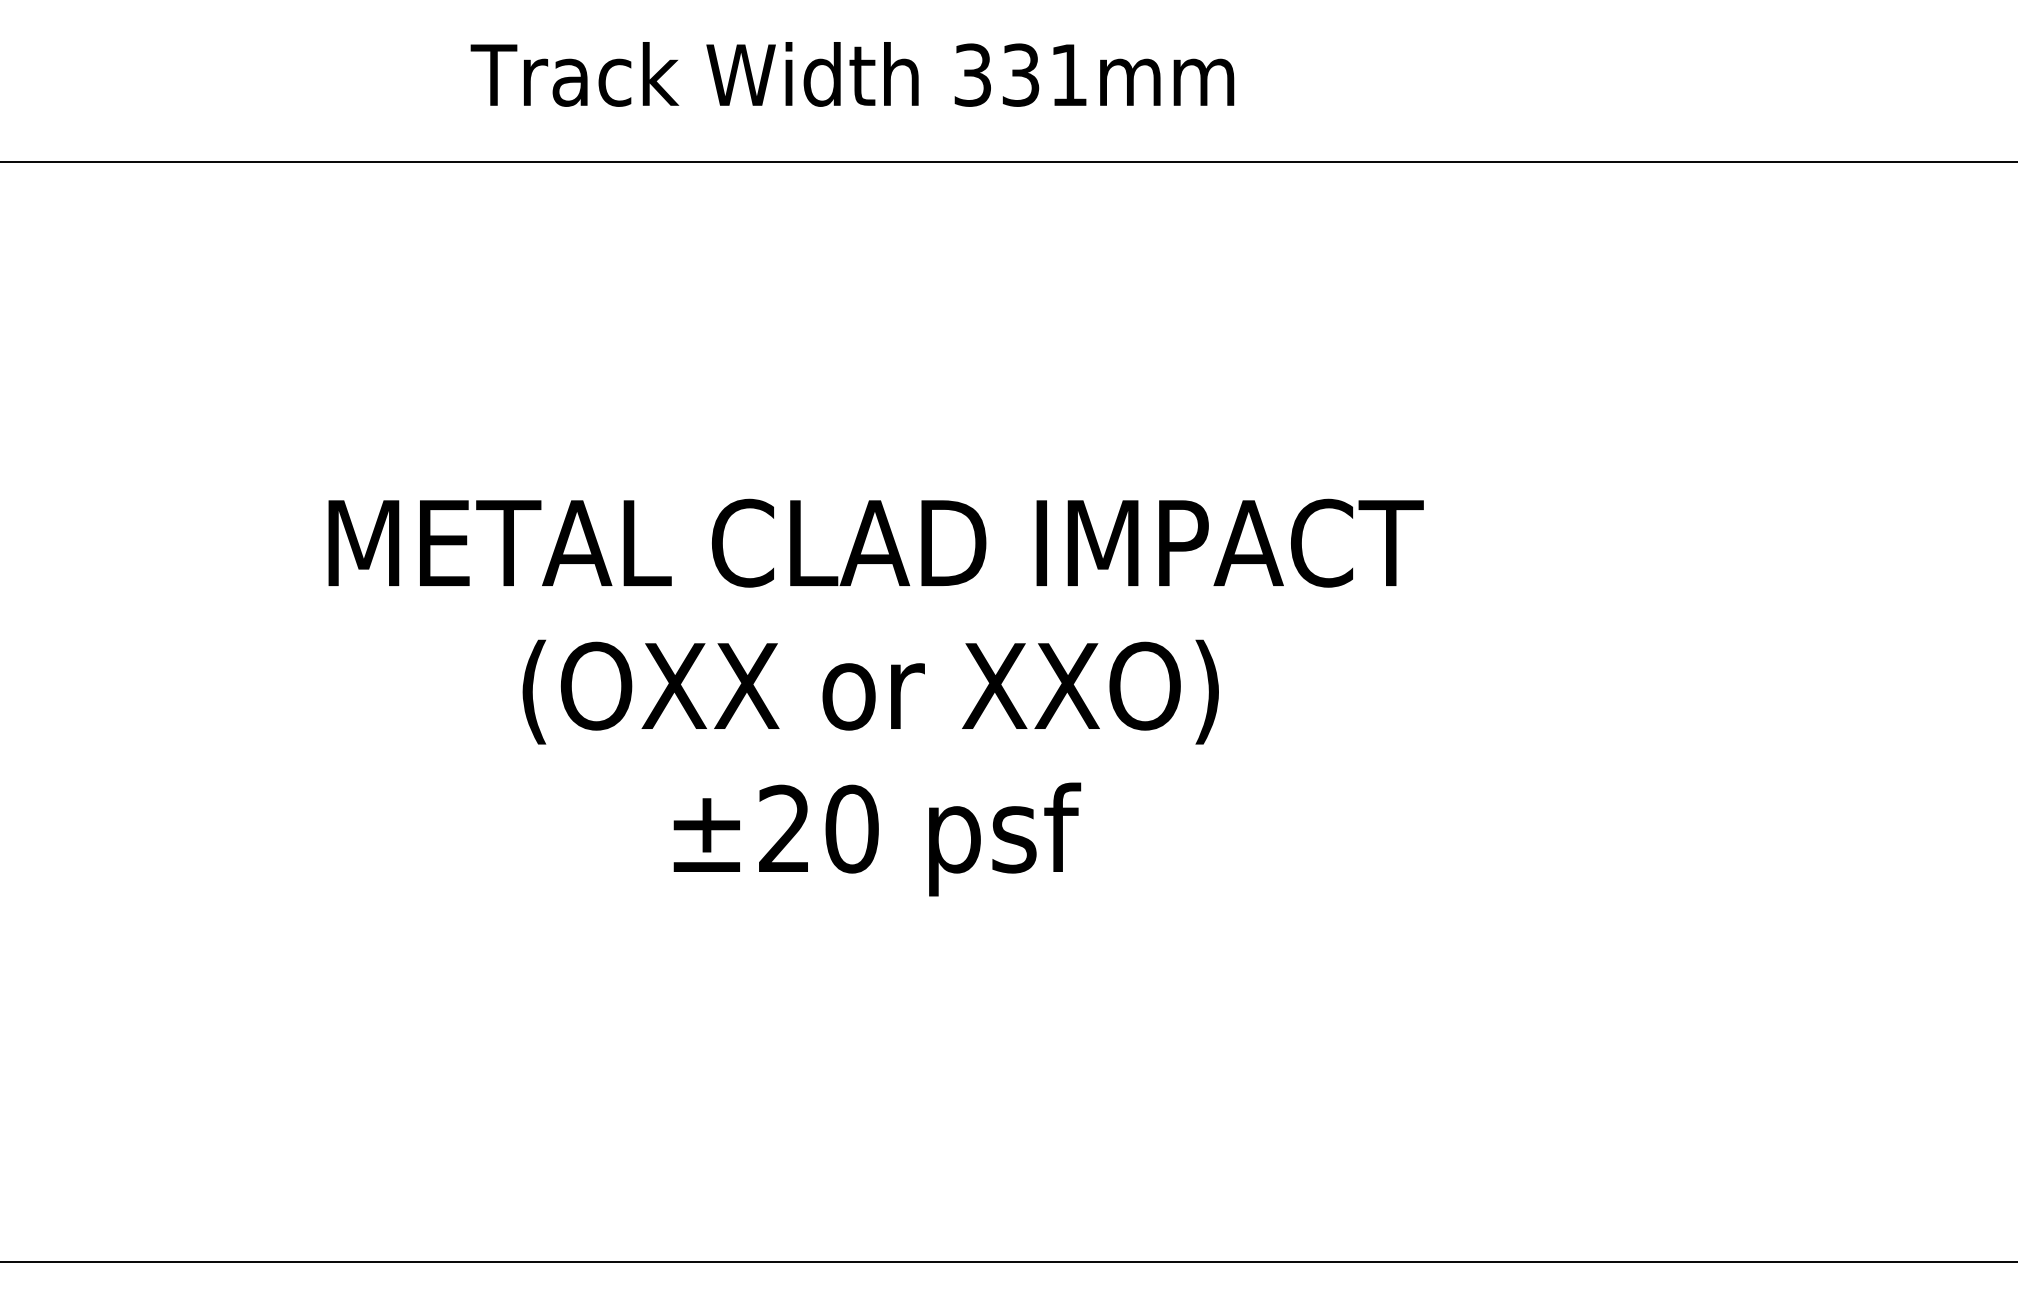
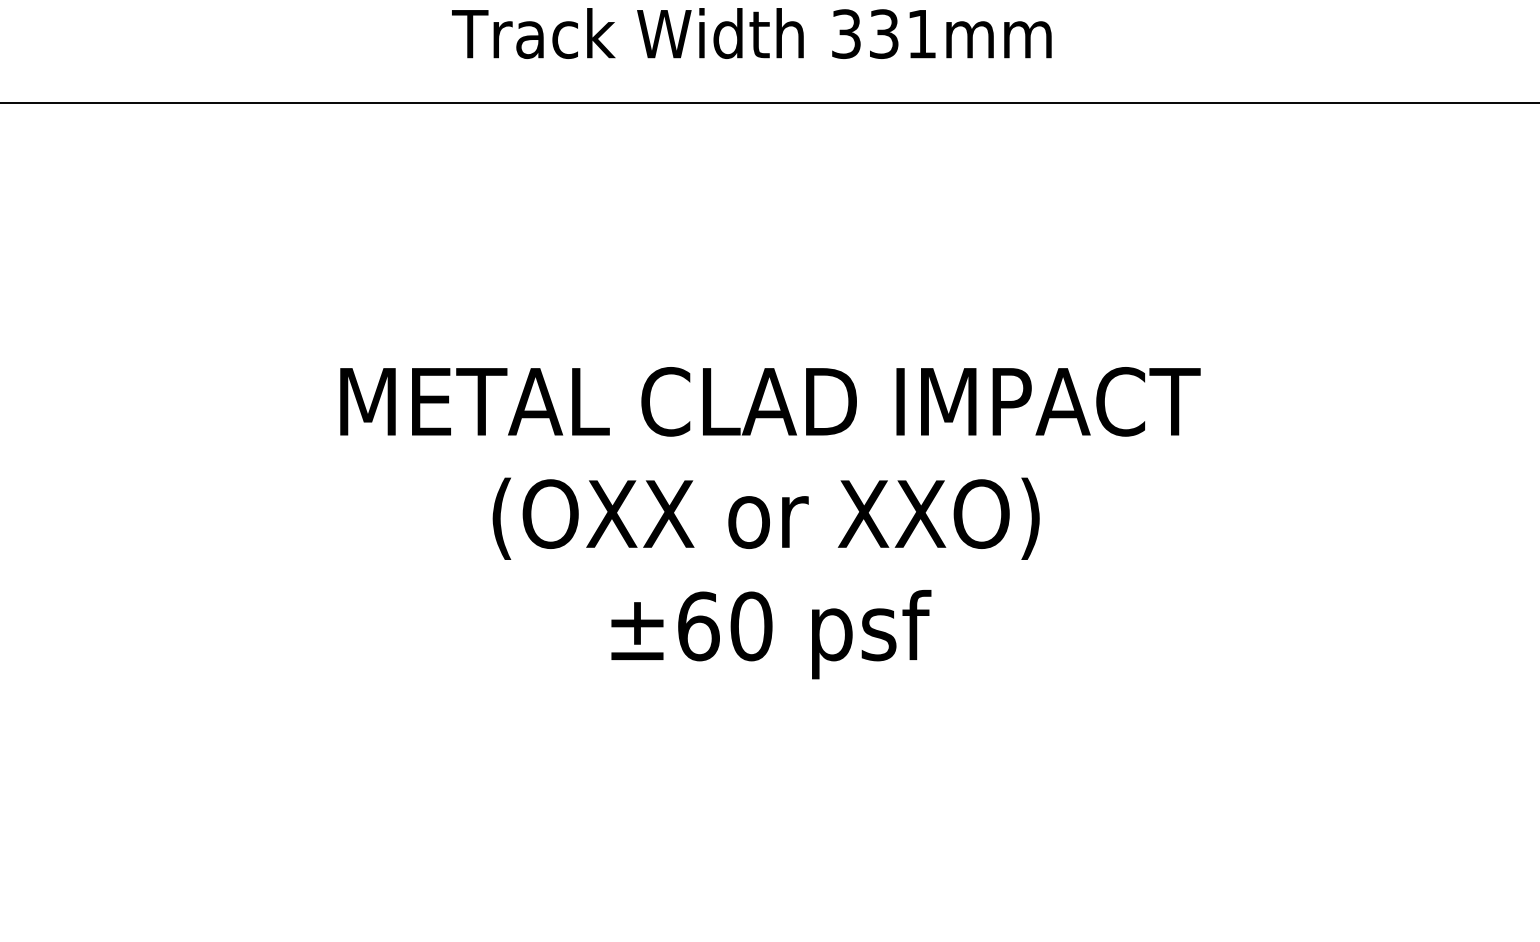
text: (784, 828) -> (698, 625), ±20 -> ±60

